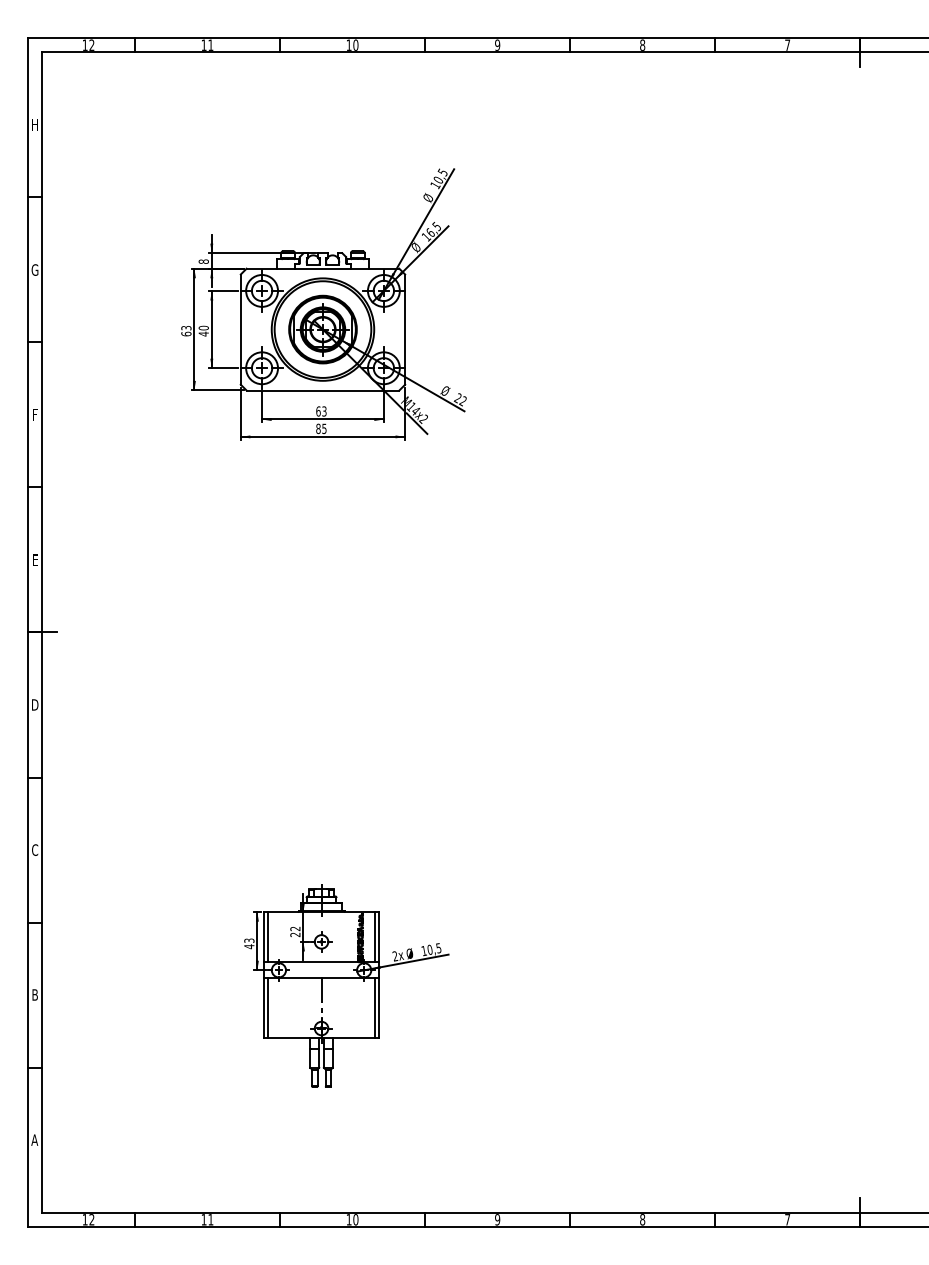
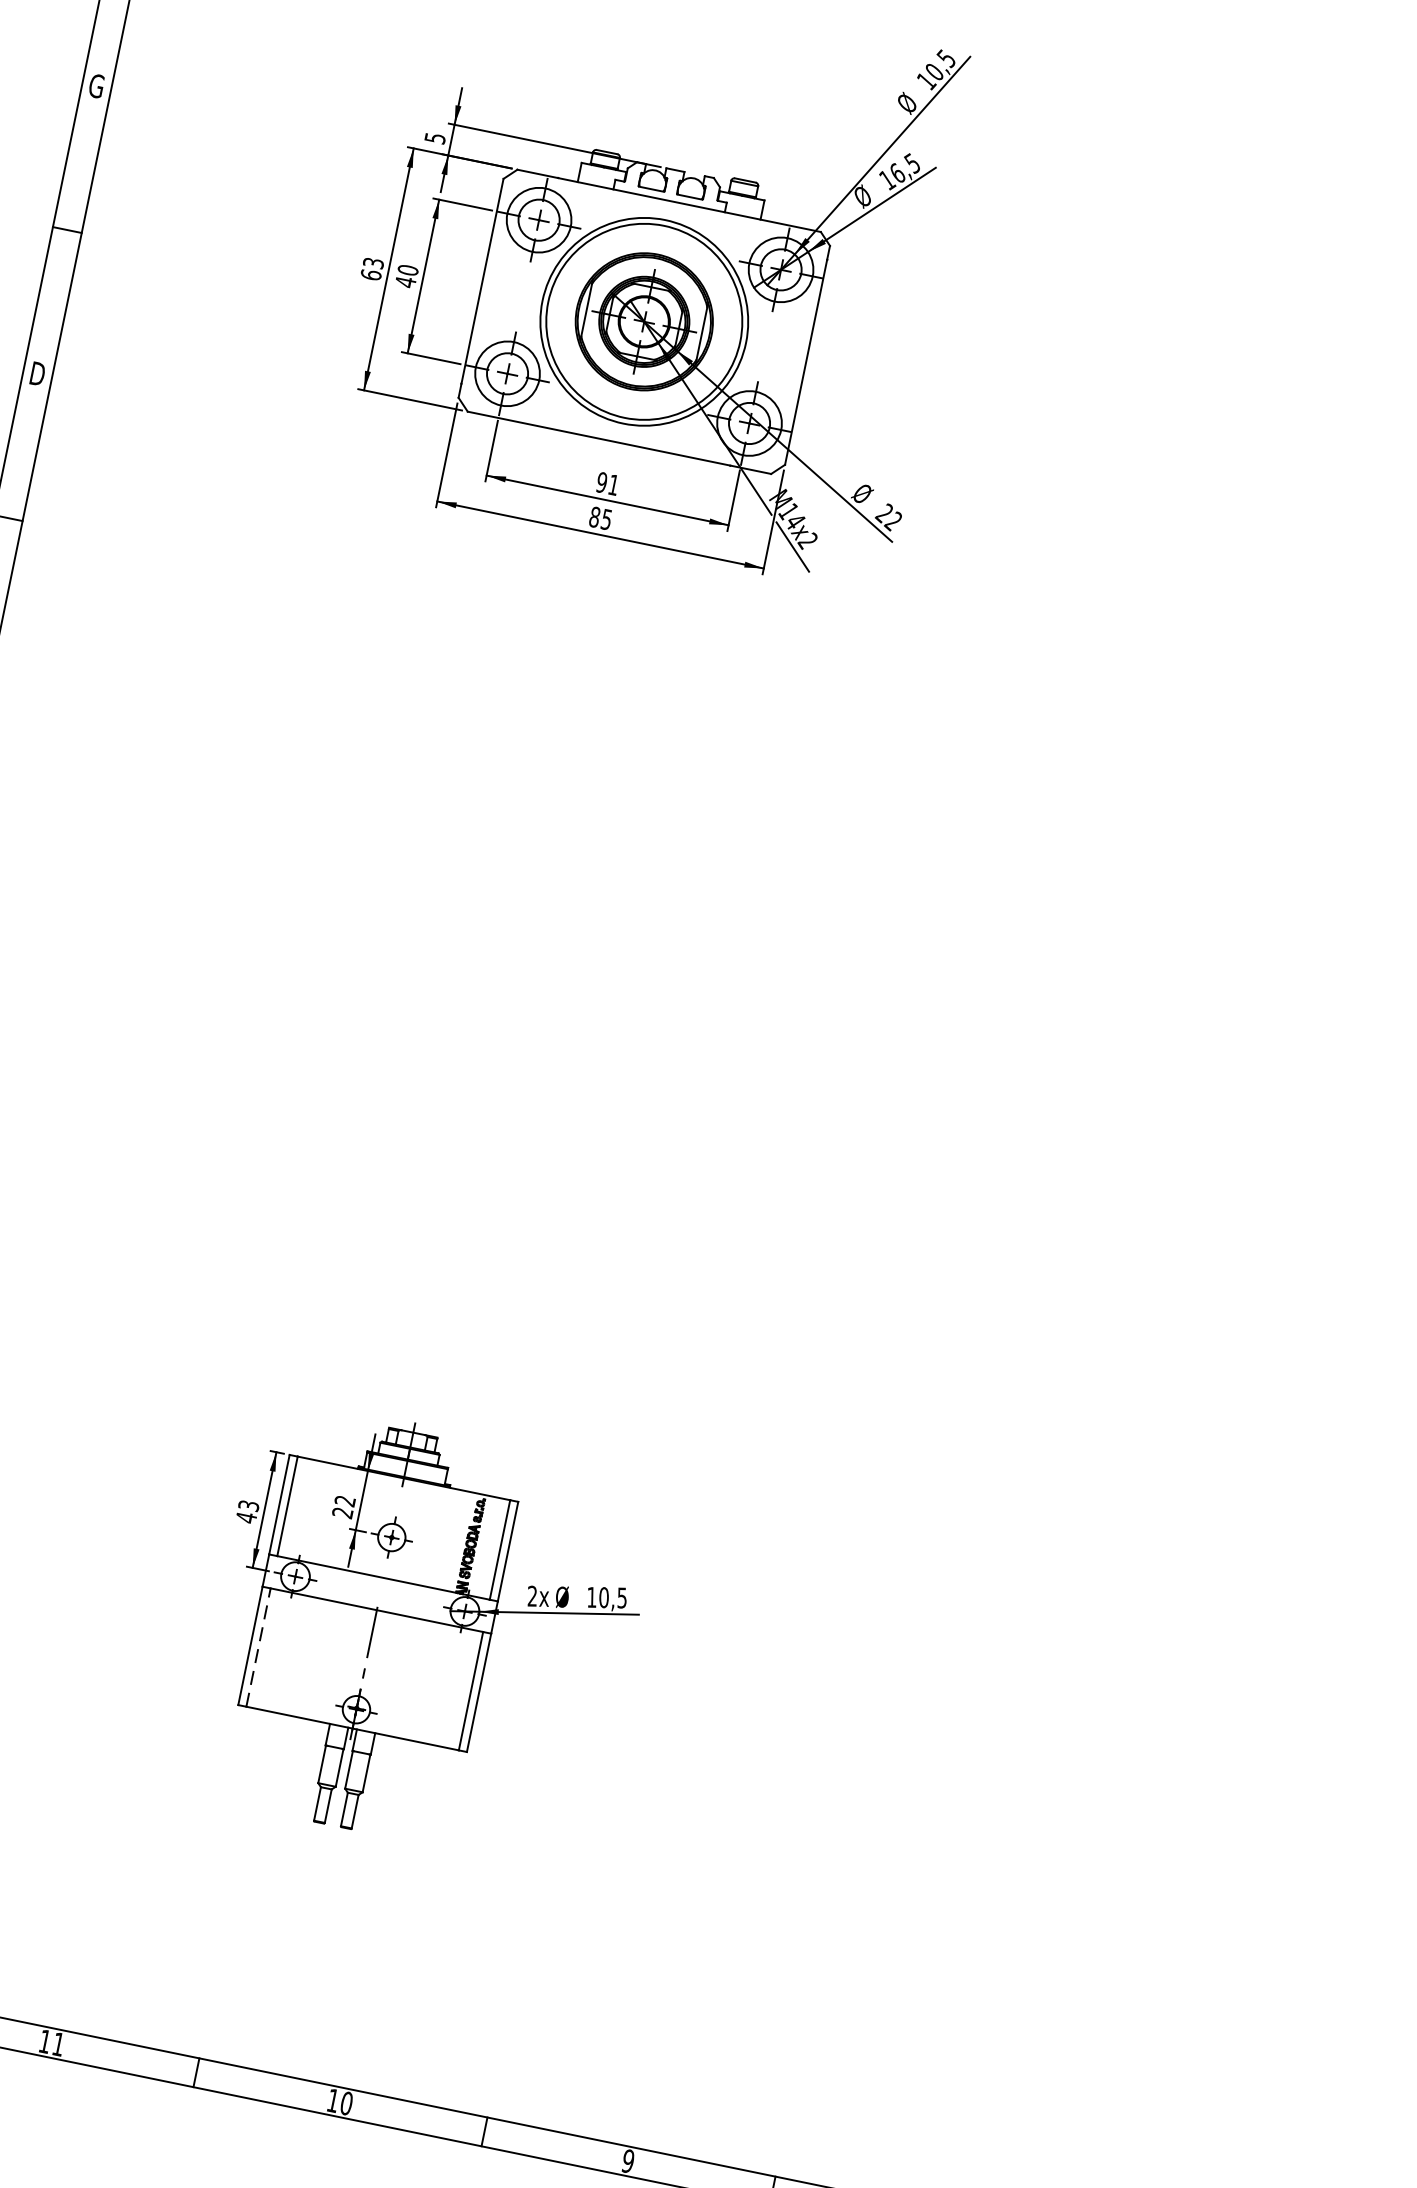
text: (203, 261) -> (434, 137), 8 -> 5
text: (321, 411) -> (607, 483), 63 -> 91
text: (35, 414) -> (38, 373), F -> D
line: (268, 1008) -> (259, 1648), solid -> dashed

